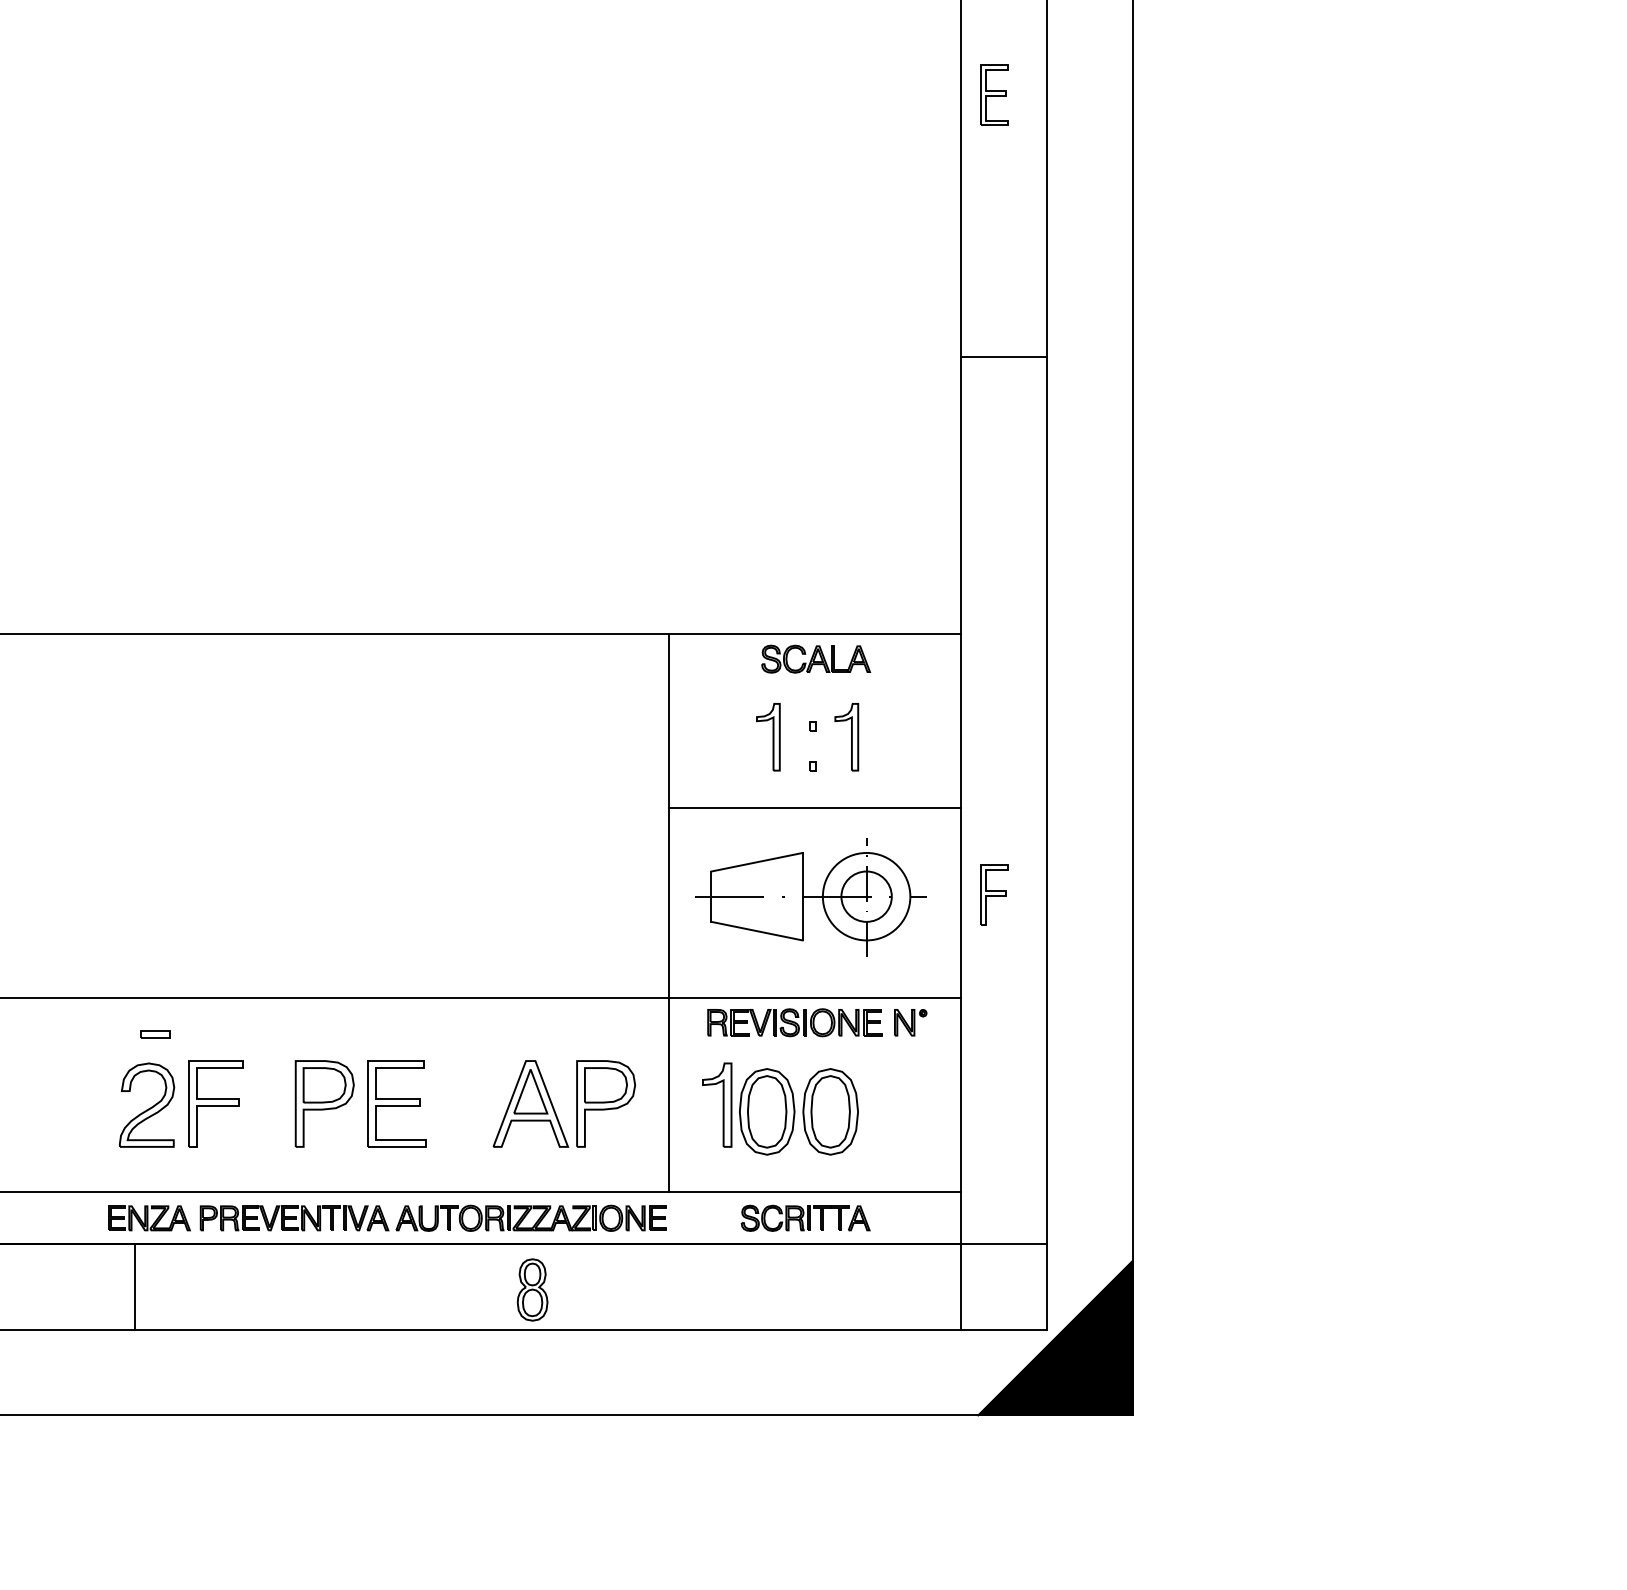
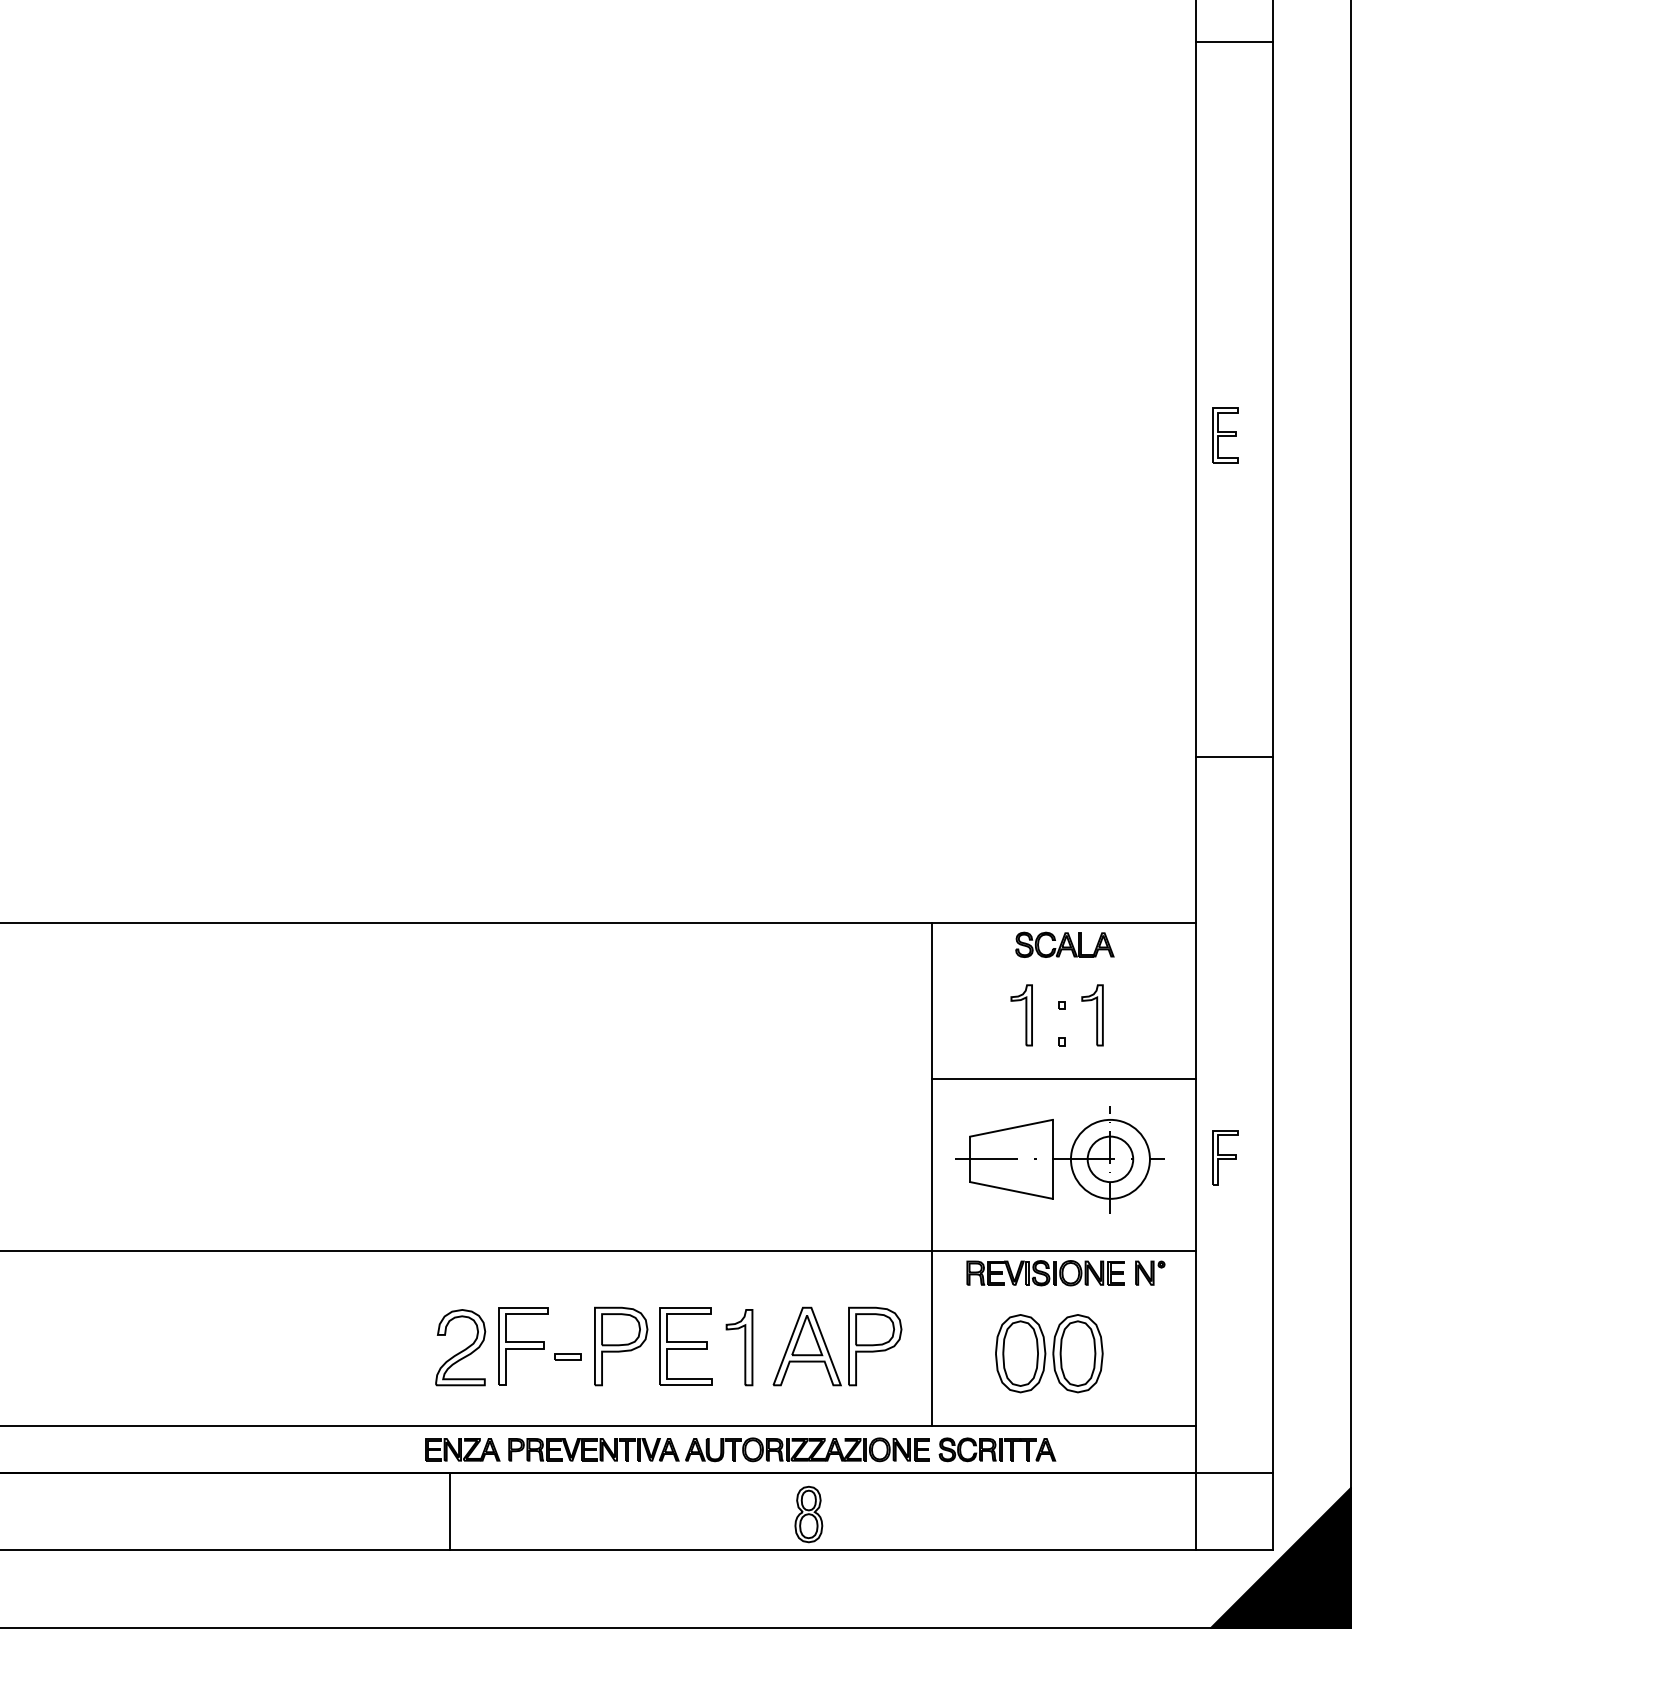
line: (1003, 357) -> (1234, 757), moved
part: (154, 1034) -> (567, 1356), moved
part: (717, 1105) -> (739, 1347), moved
part: (805, 1217) -> (997, 1449), moved

